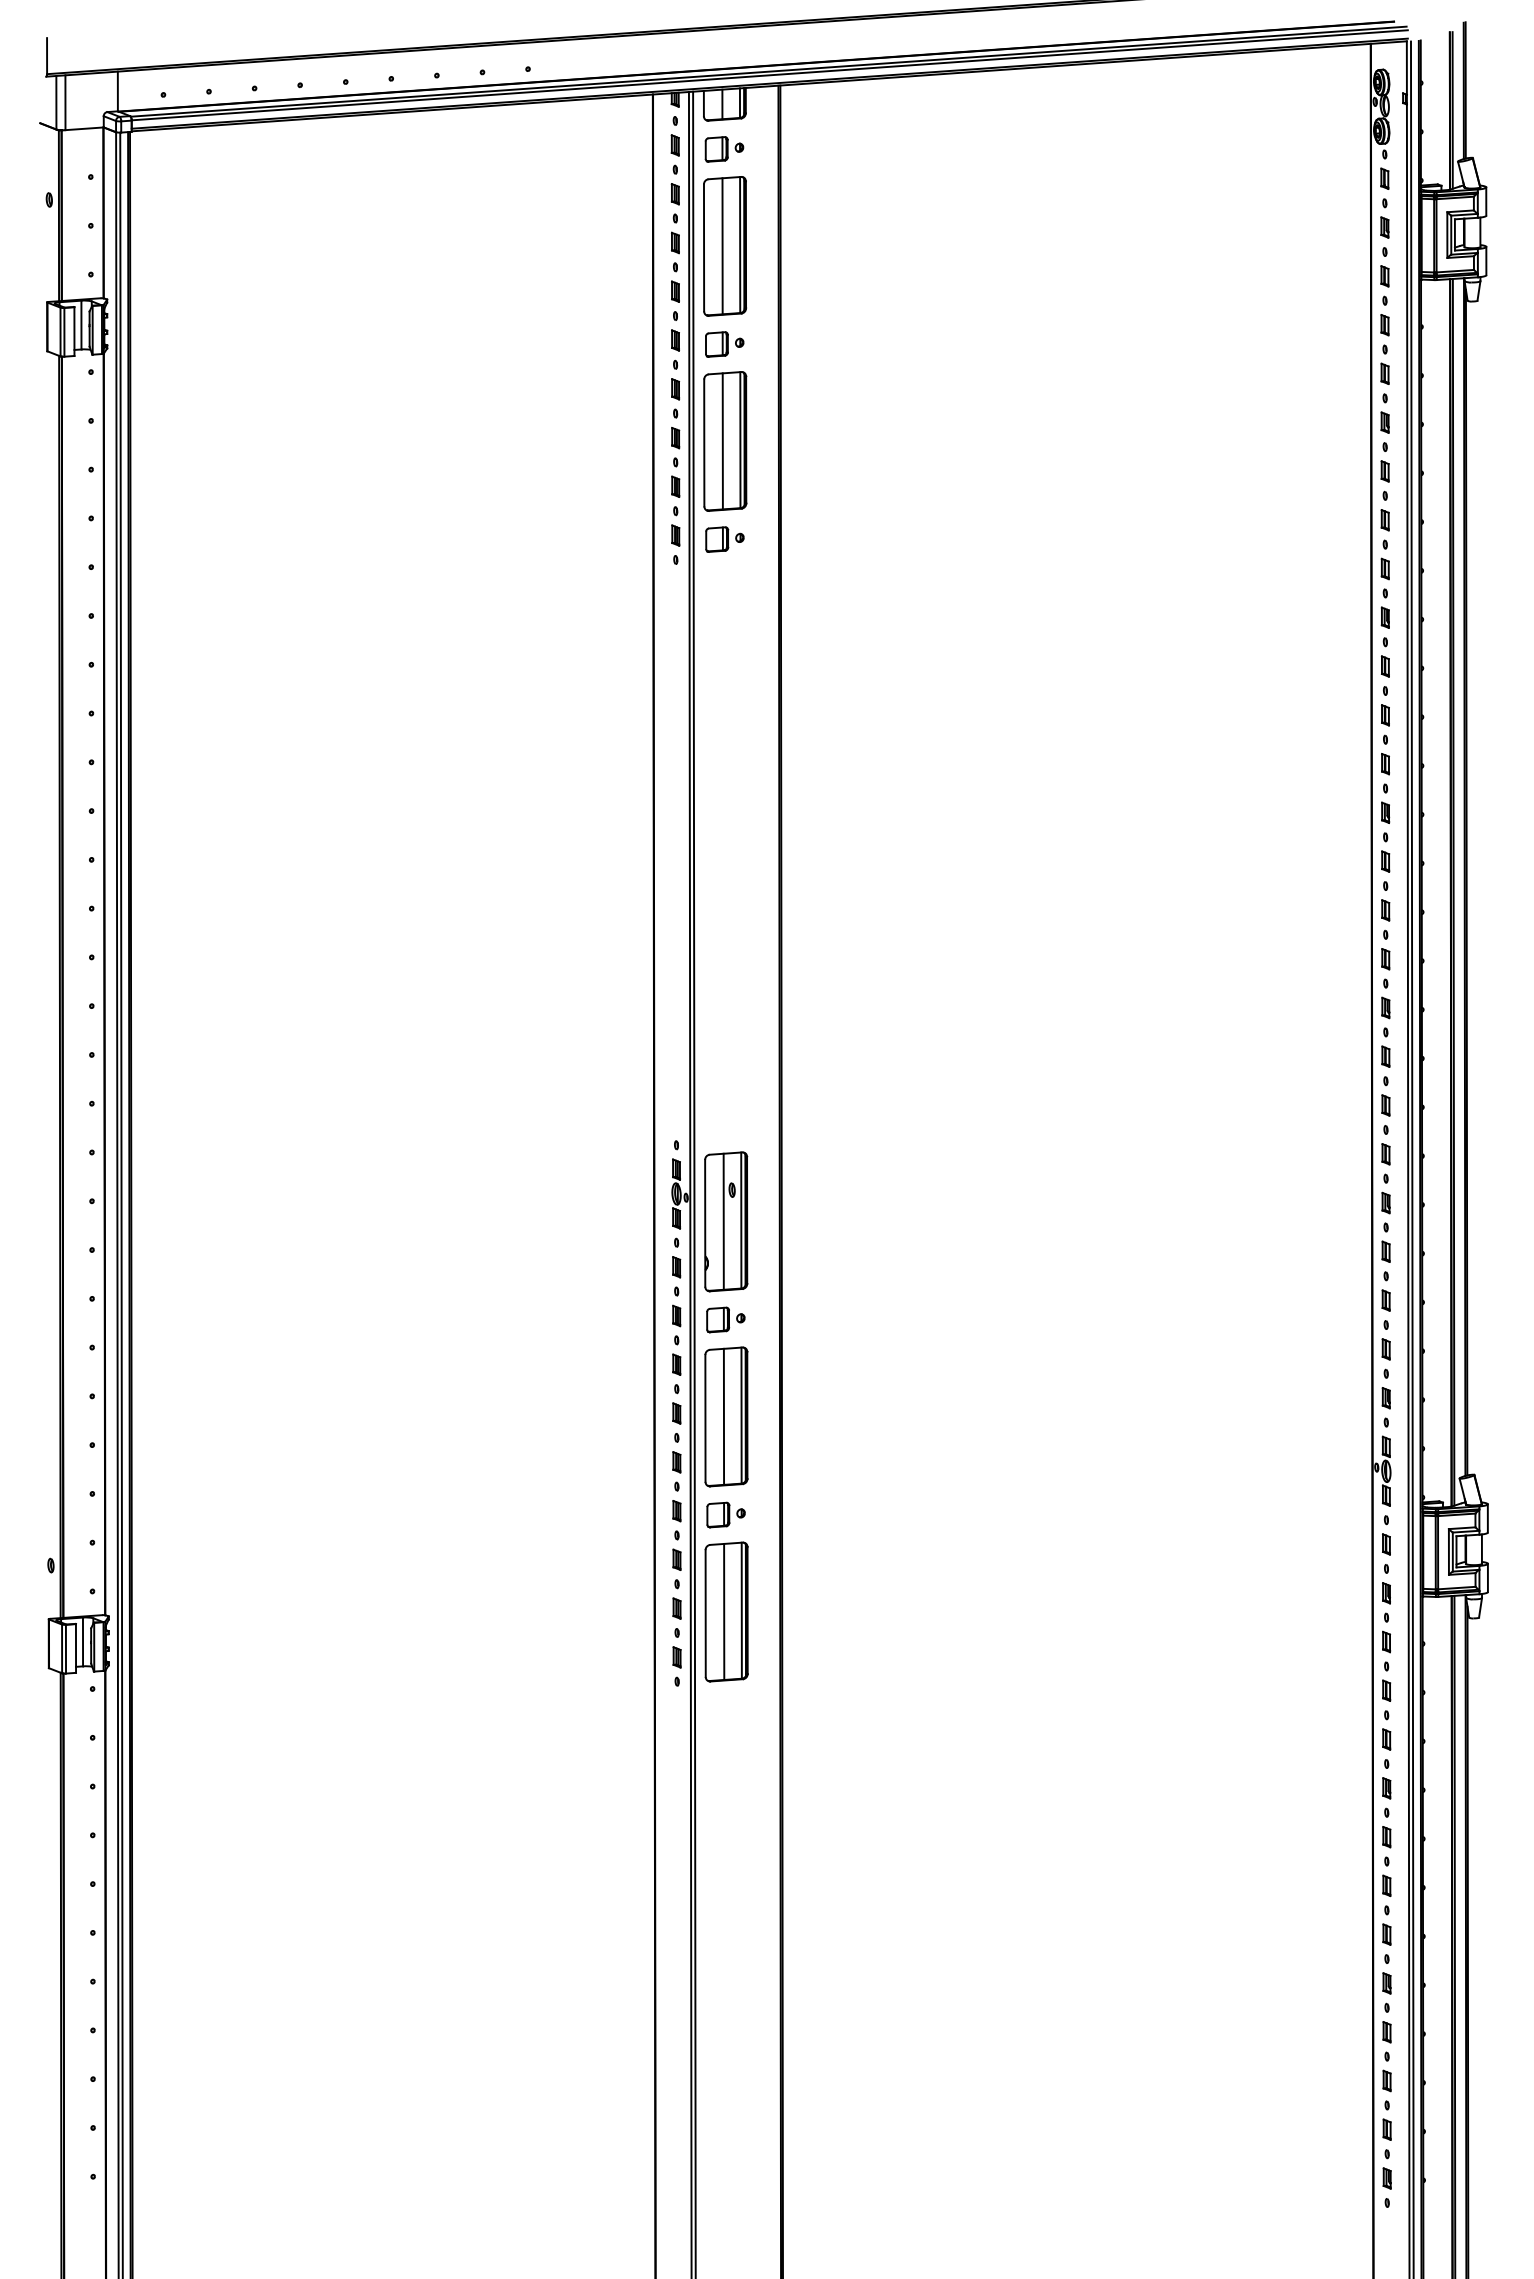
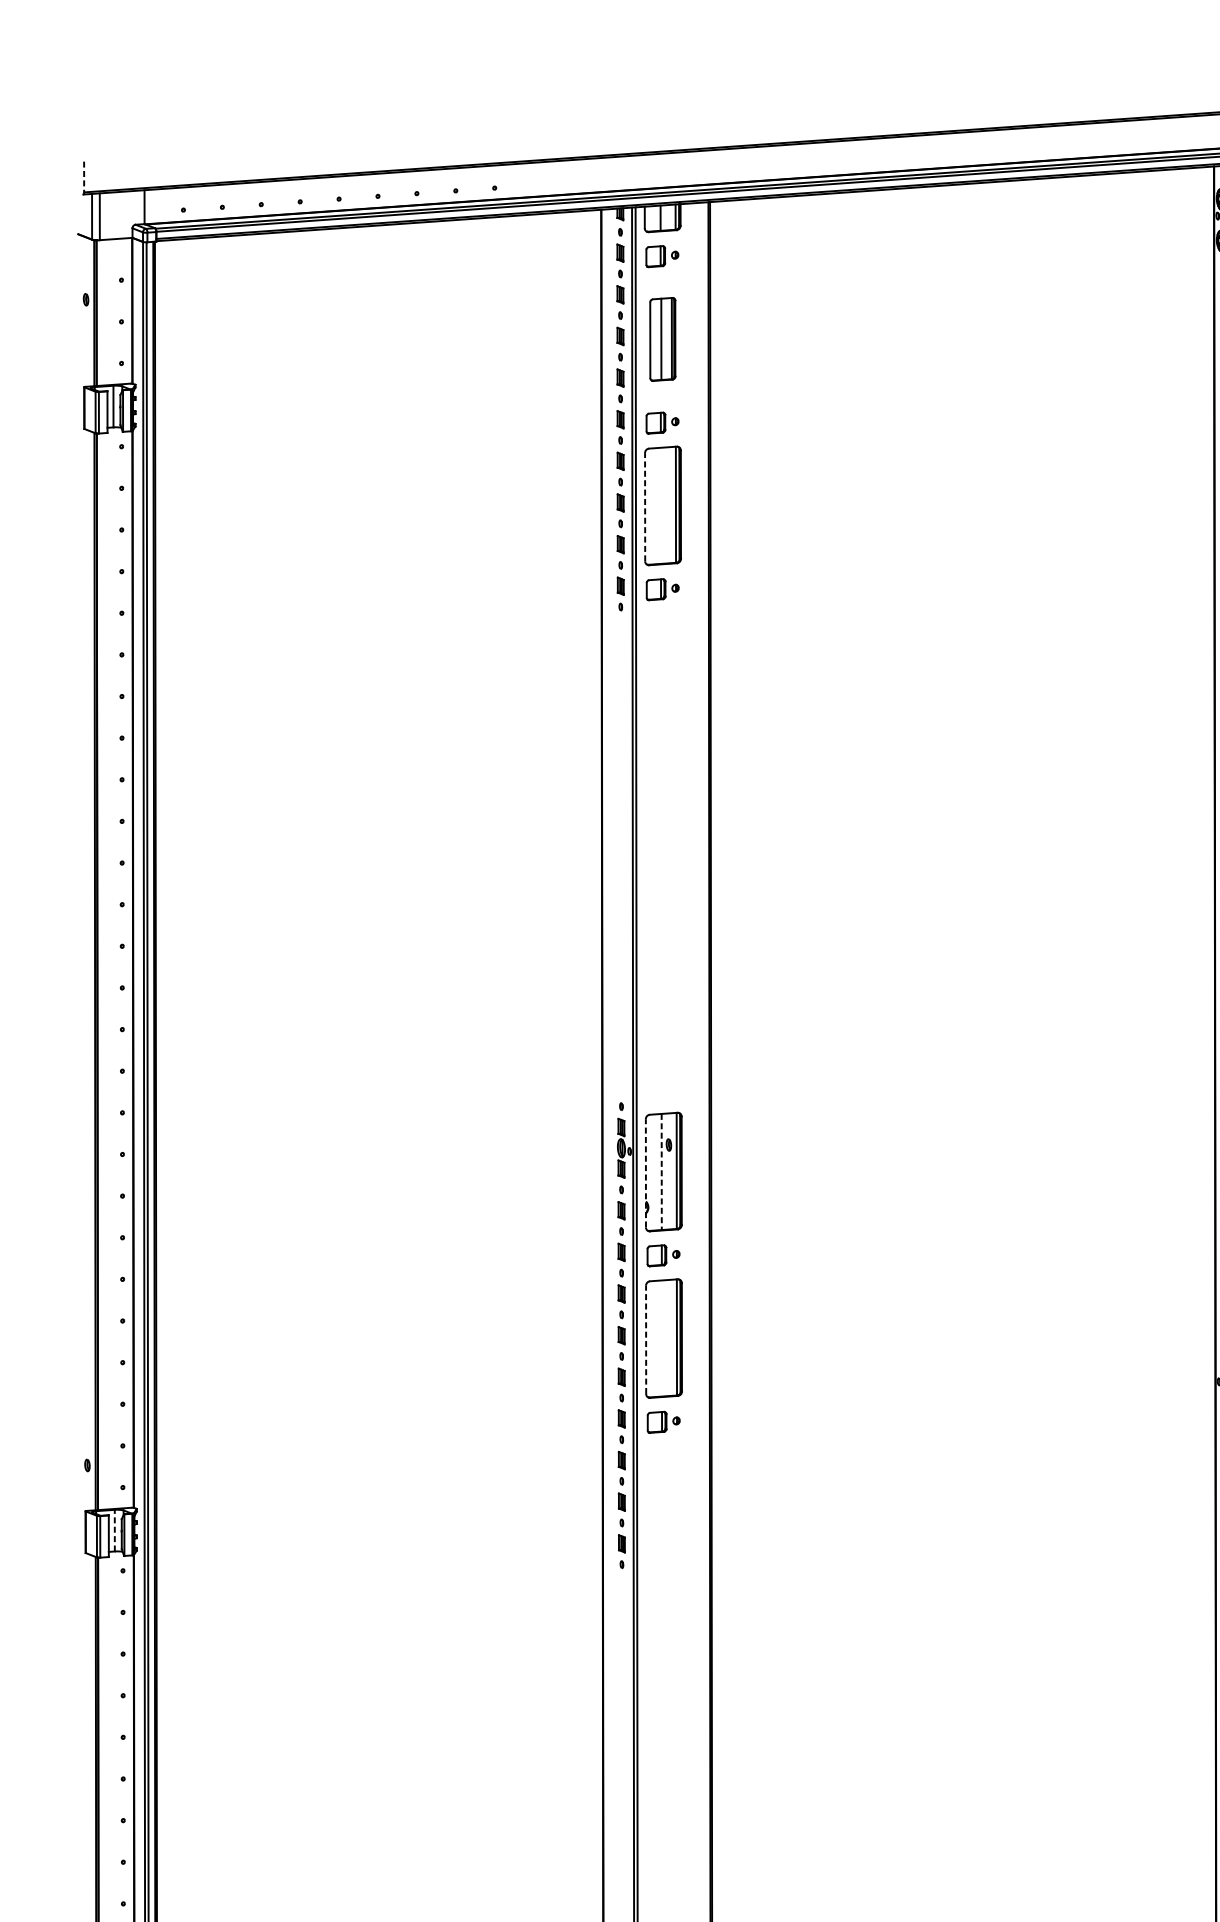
line: (47, 56) -> (84, 177), solid -> dashed
part: (724, 246) -> (662, 339), size x0.7
line: (722, 441) -> (660, 505), removed
line: (704, 442) -> (645, 506), solid -> dashed
line: (705, 1222) -> (646, 1172), solid -> dashed
line: (723, 1222) -> (661, 1172), solid -> dashed
line: (723, 1416) -> (661, 1338), removed
line: (705, 1417) -> (646, 1339), solid -> dashed
part: (726, 1611) -> (664, 1504), removed
line: (83, 1641) -> (115, 1530), solid -> dashed

